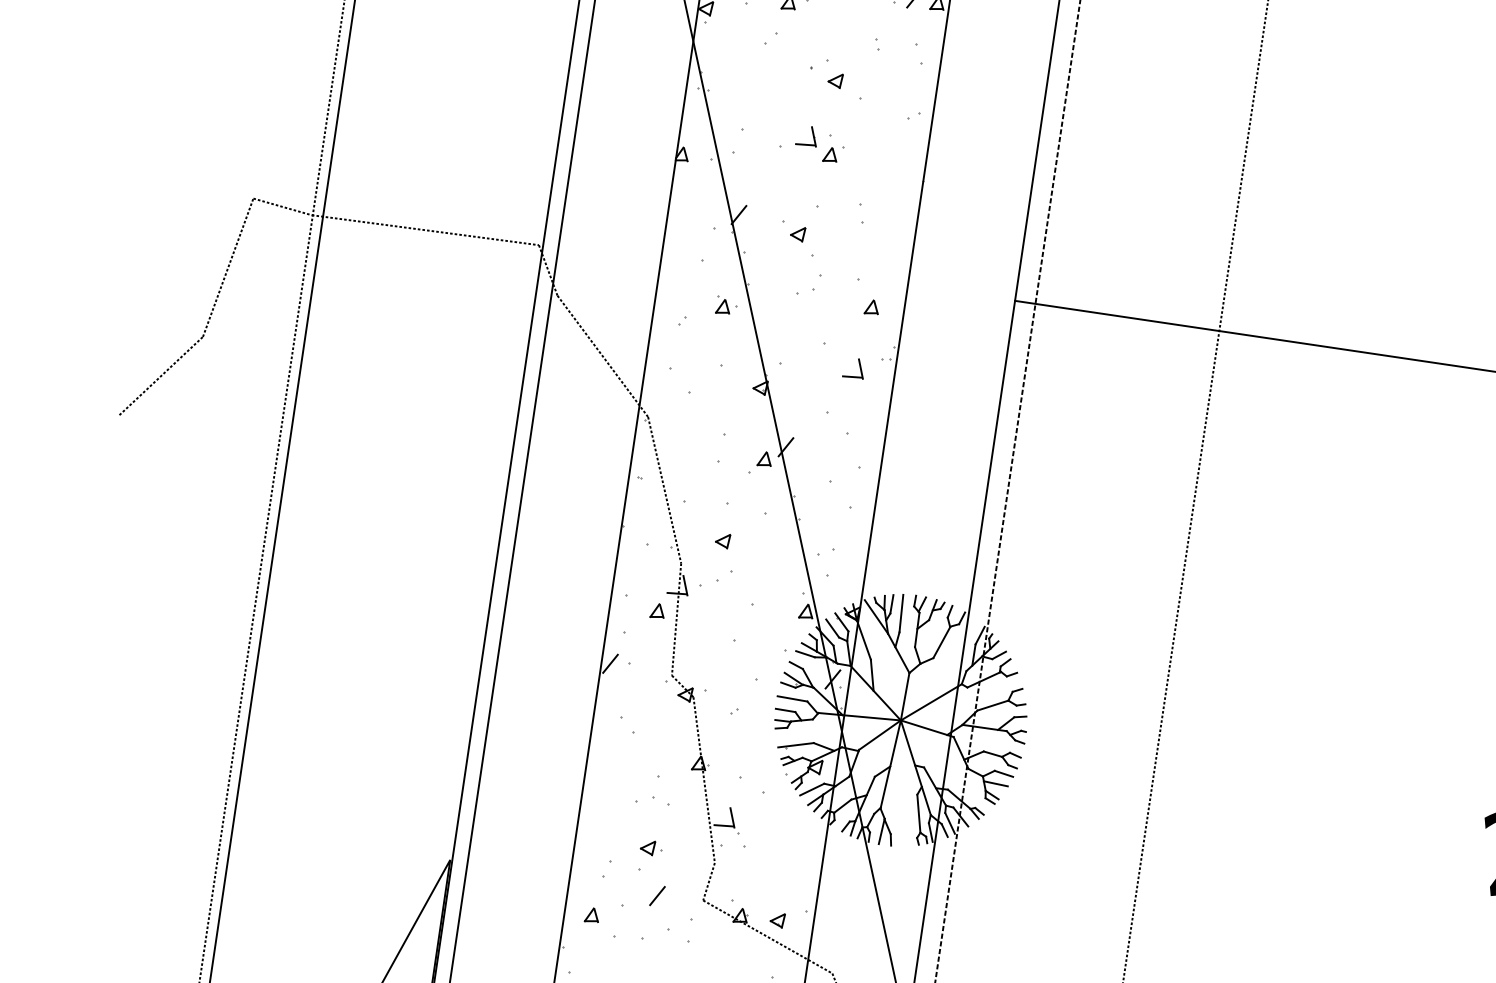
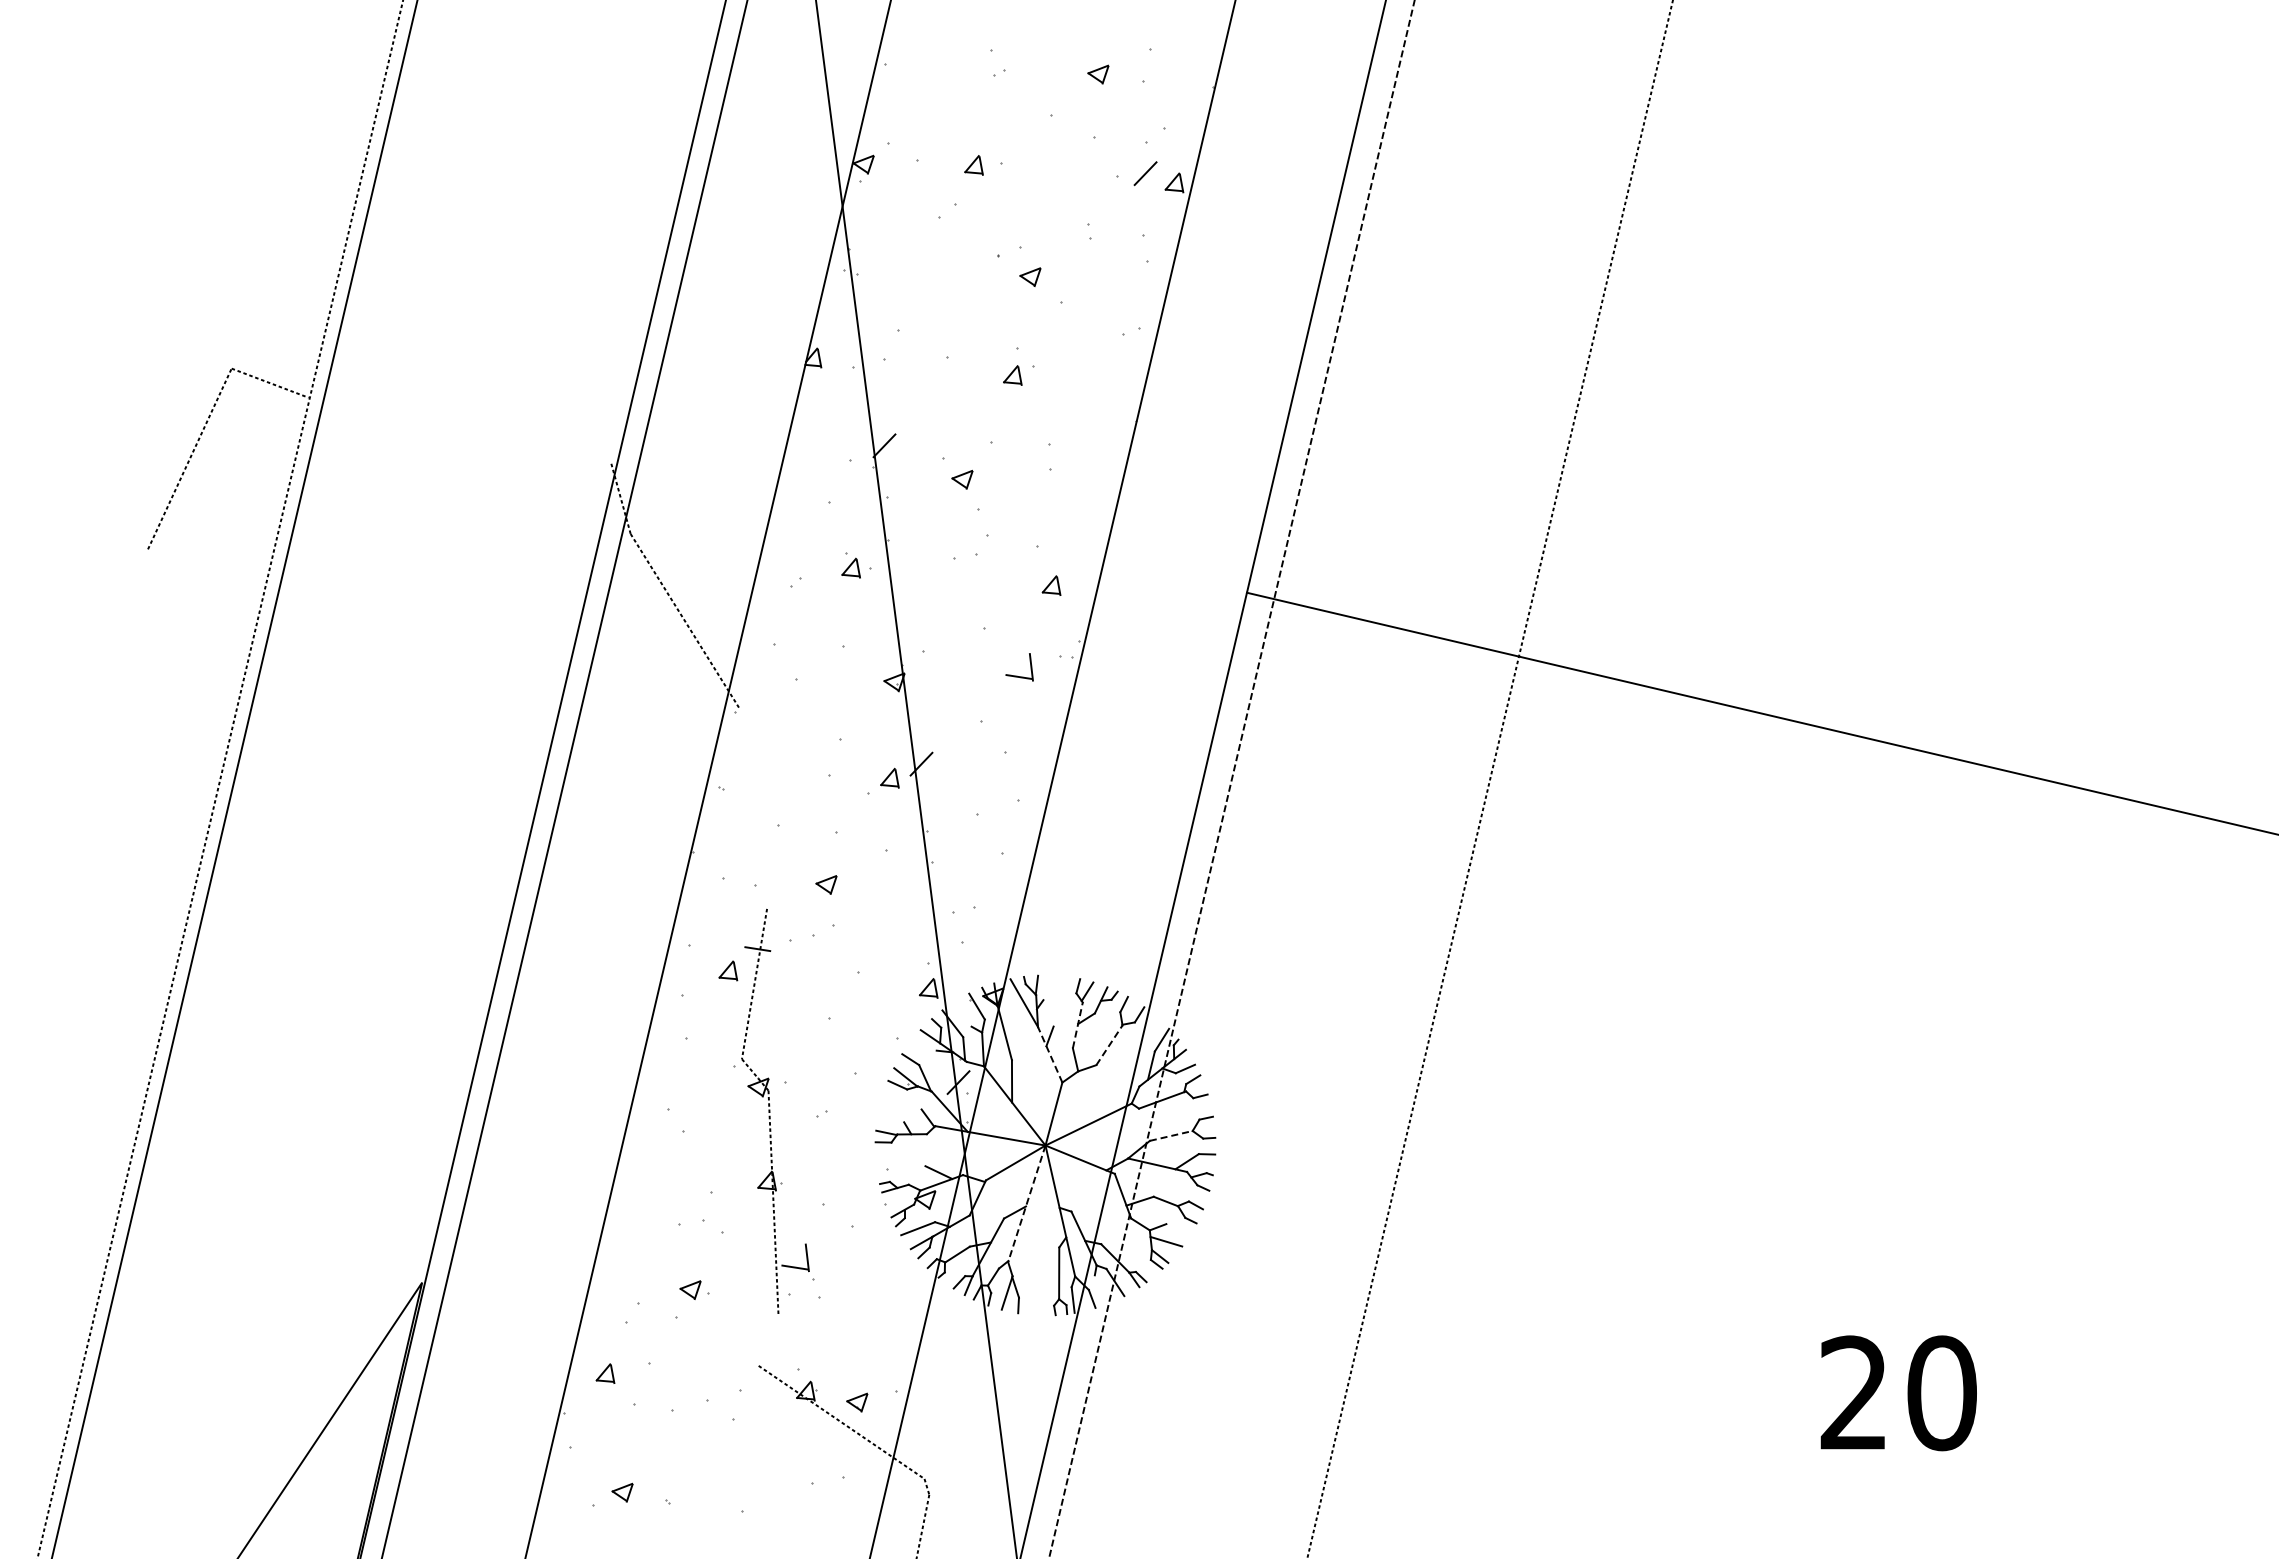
part: (805, 143) -> (982, 357), removed
line: (425, 230) -> (459, 430), removed
line: (161, 376) -> (87, 597), removed
line: (664, 489) -> (753, 807), removed
line: (684, 585) -> (769, 939), removed
line: (891, 603) -> (1046, 987), removed
line: (900, 613) -> (1057, 1001), removed
line: (832, 628) -> (963, 1013), removed
line: (916, 629) -> (1077, 1024), solid -> dashed
line: (941, 642) -> (1109, 1045), solid -> dashed
line: (898, 653) -> (1050, 1054), solid -> dashed
line: (805, 654) -> (924, 1045), removed
line: (610, 663) -> (660, 1036), removed
line: (792, 698) -> (901, 1103), removed
line: (993, 705) -> (1171, 1135), solid -> dashed
line: (785, 710) -> (891, 1118), removed
line: (796, 745) -> (901, 1167), removed
line: (890, 765) -> (1026, 1204), solid -> dashed
line: (1004, 774) -> (1178, 1229), removed
line: (949, 823) -> (1099, 1289), removed
line: (708, 881) -> (768, 1340), removed
line: (657, 895) -> (697, 1354), removed

